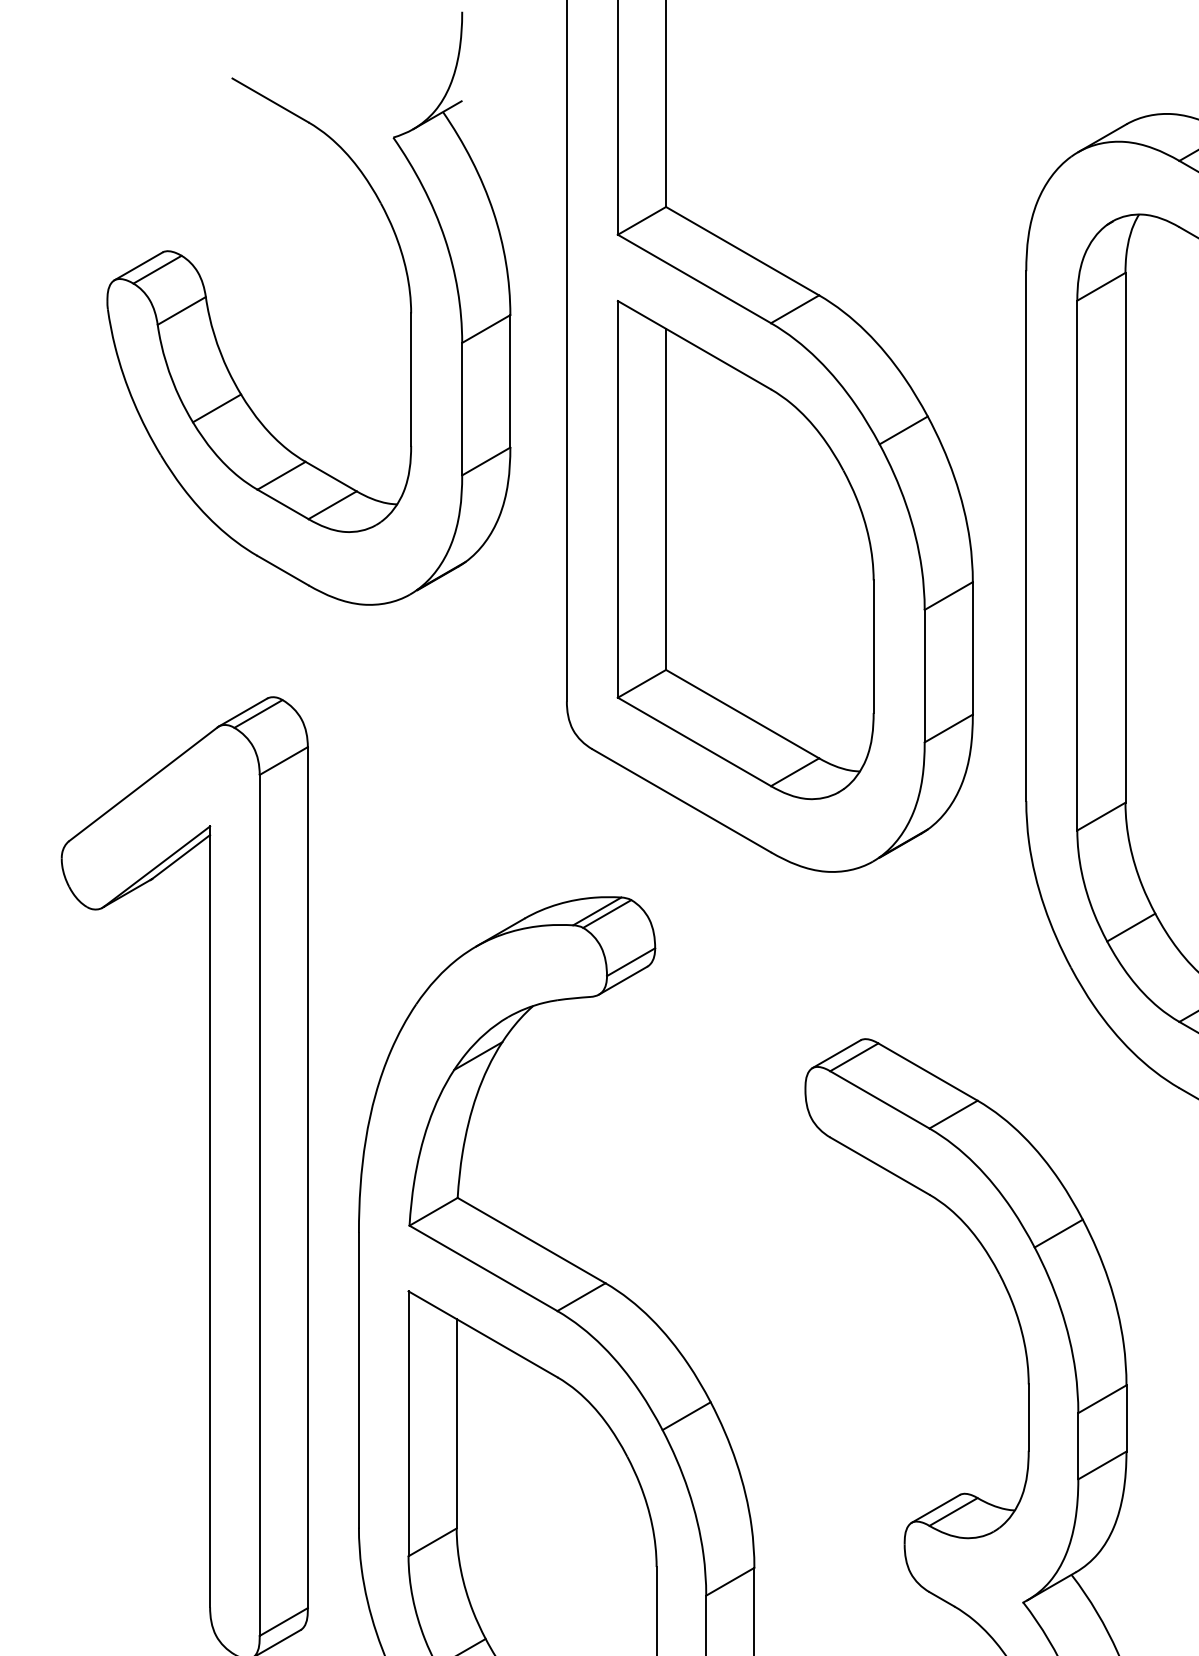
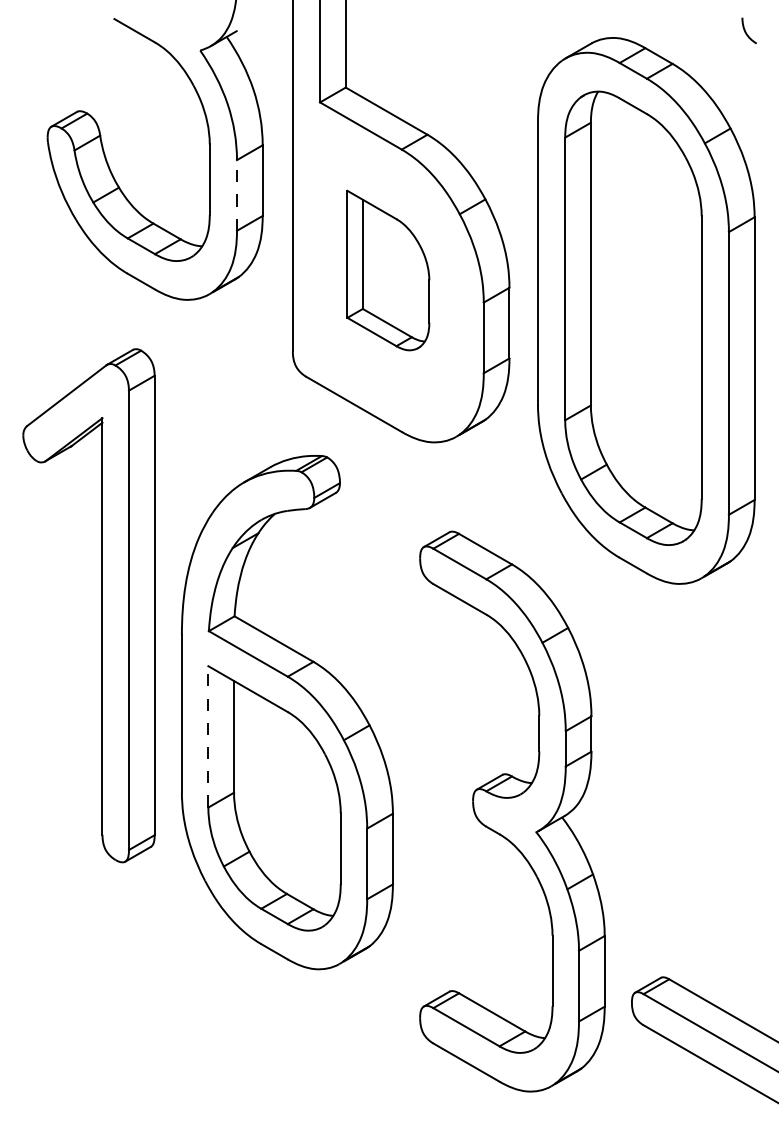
line: (463, 407) -> (237, 194), solid -> dashed
part: (746, 549) -> (388, 270), size x0.6
line: (408, 1423) -> (208, 736), solid -> dashed

